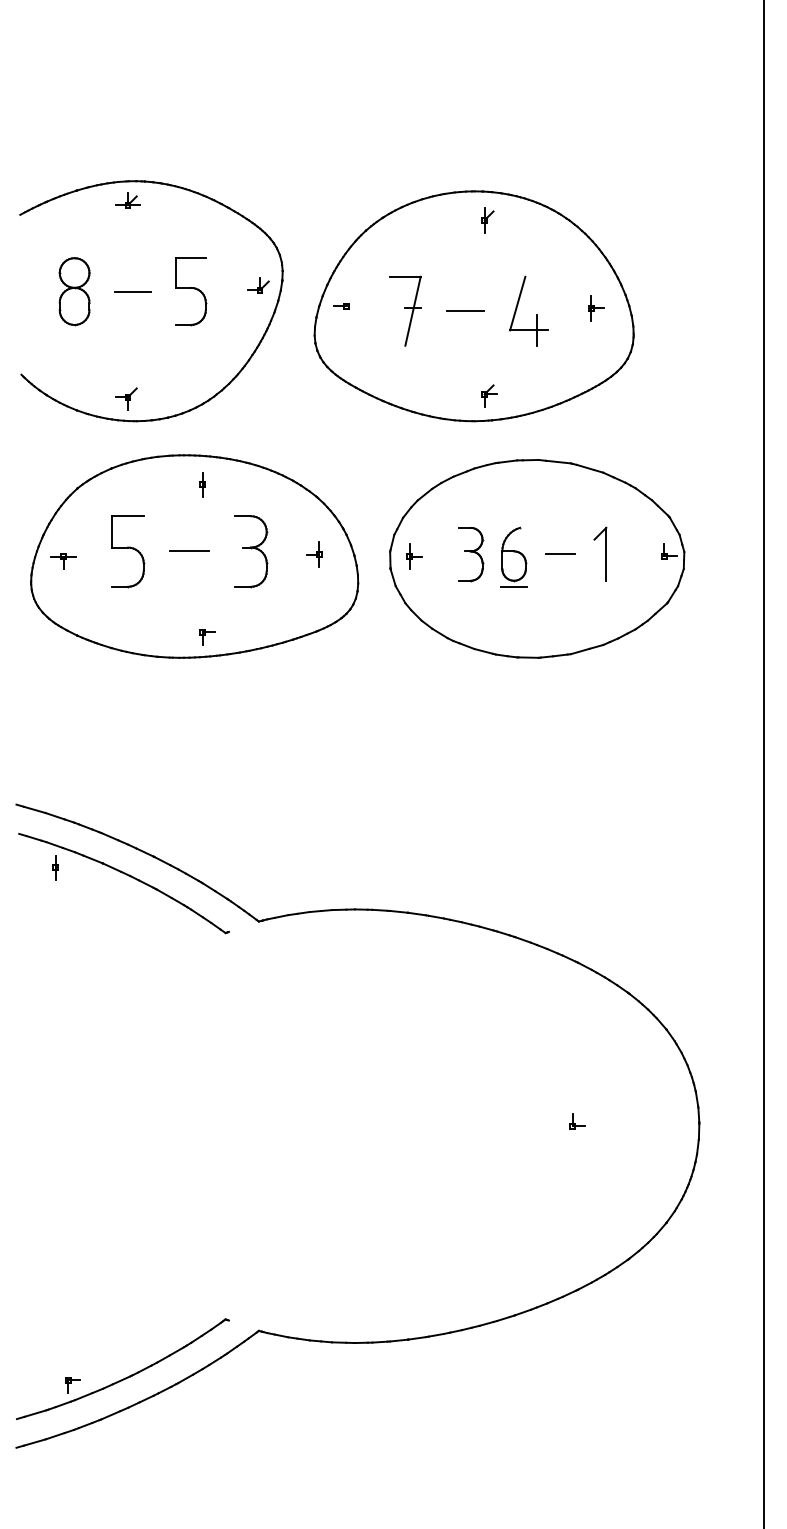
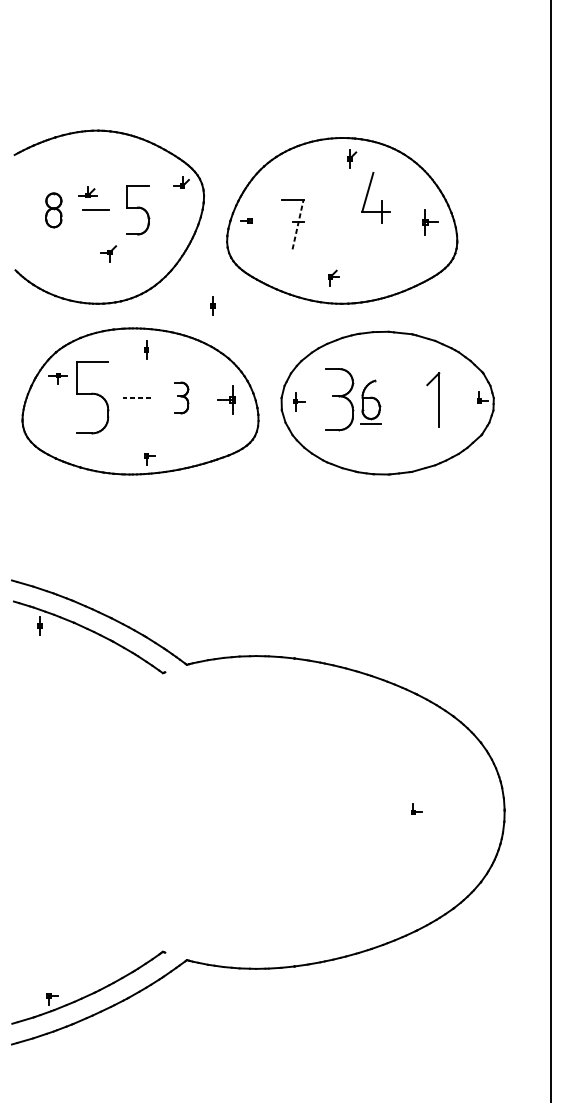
part: (127, 200) -> (87, 192), moved
part: (258, 285) -> (181, 182), moved
part: (74, 291) -> (53, 210), size x0.7
part: (596, 308) -> (430, 222), size x1.4
line: (413, 310) -> (298, 223), solid -> dashed
line: (465, 311) -> (335, 224), removed
part: (536, 314) -> (381, 200), moved
part: (489, 395) -> (333, 278), moved
part: (126, 398) -> (108, 253), moved
part: (294, 423) -> (212, 305), added
part: (128, 551) -> (92, 397), size x1.4
line: (189, 551) -> (136, 397), solid -> dashed
part: (251, 551) -> (181, 397), size x0.6
part: (600, 553) -> (433, 399), size x1.4
part: (314, 554) -> (227, 399), size x1.6
part: (471, 554) -> (340, 399), size x1.6
line: (559, 554) -> (403, 399), removed
part: (63, 561) -> (58, 379), moved

